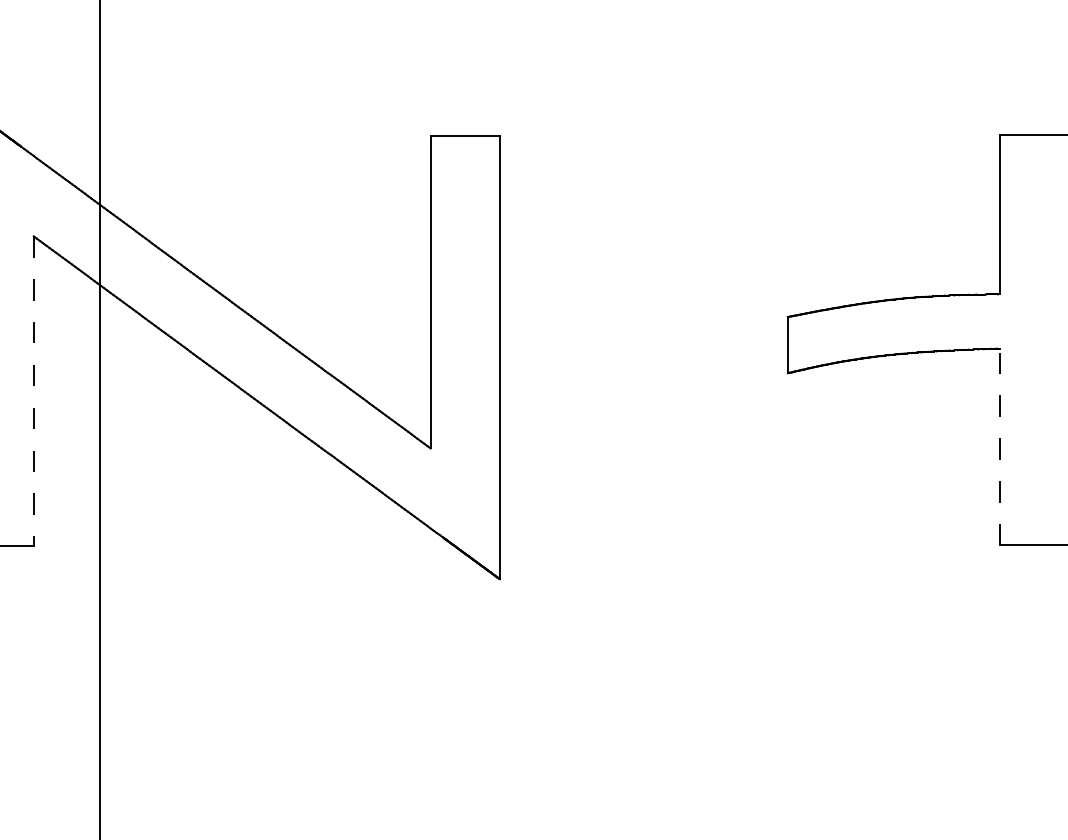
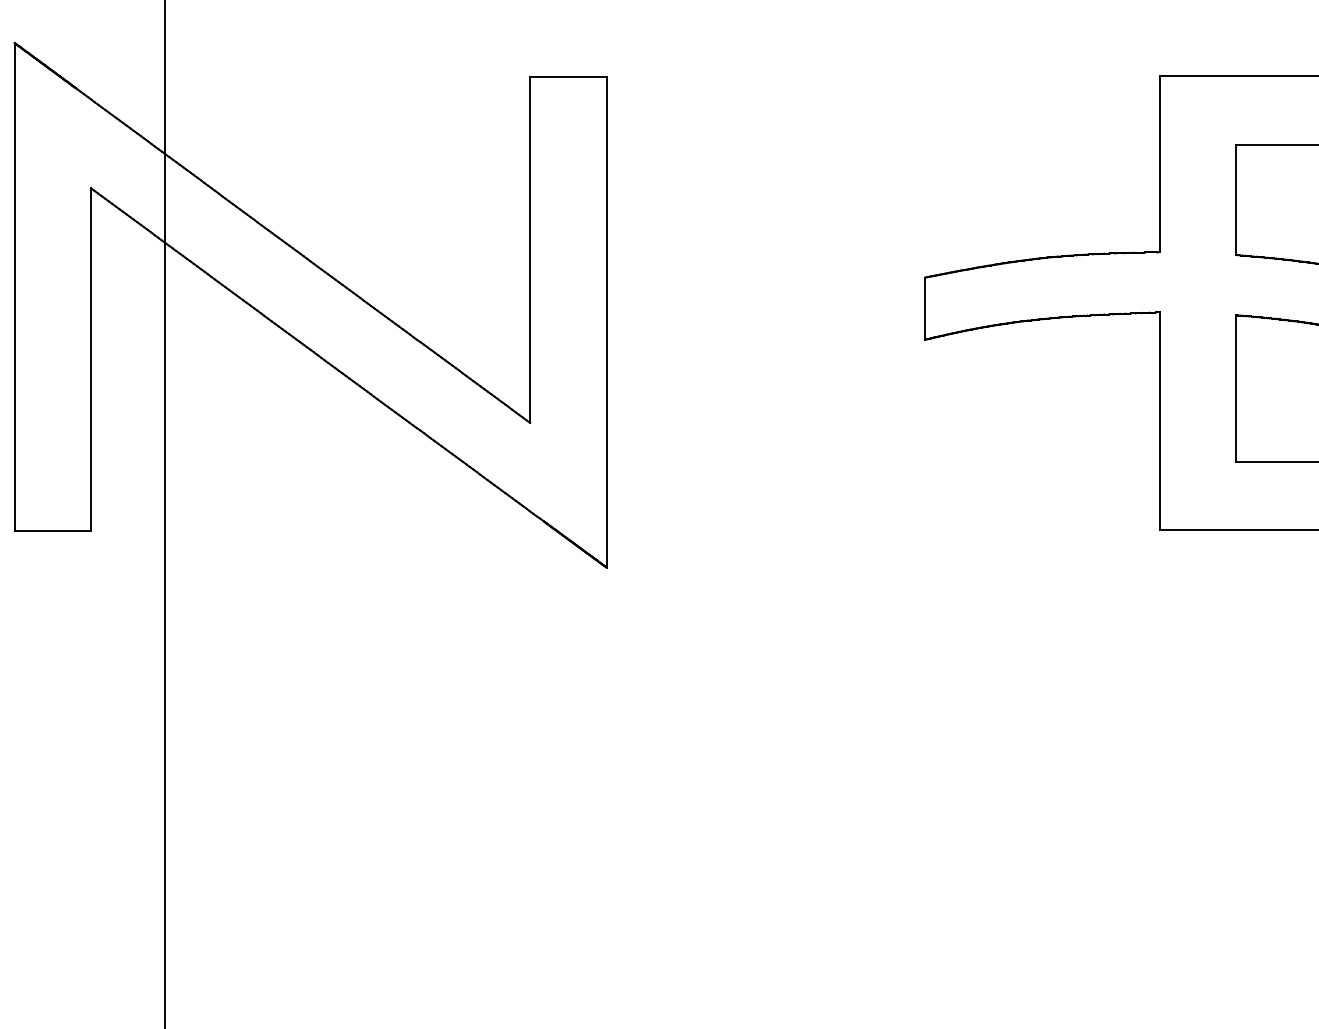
line: (34, 392) -> (91, 360), dashed -> solid
line: (999, 447) -> (1159, 421), dashed -> solid

